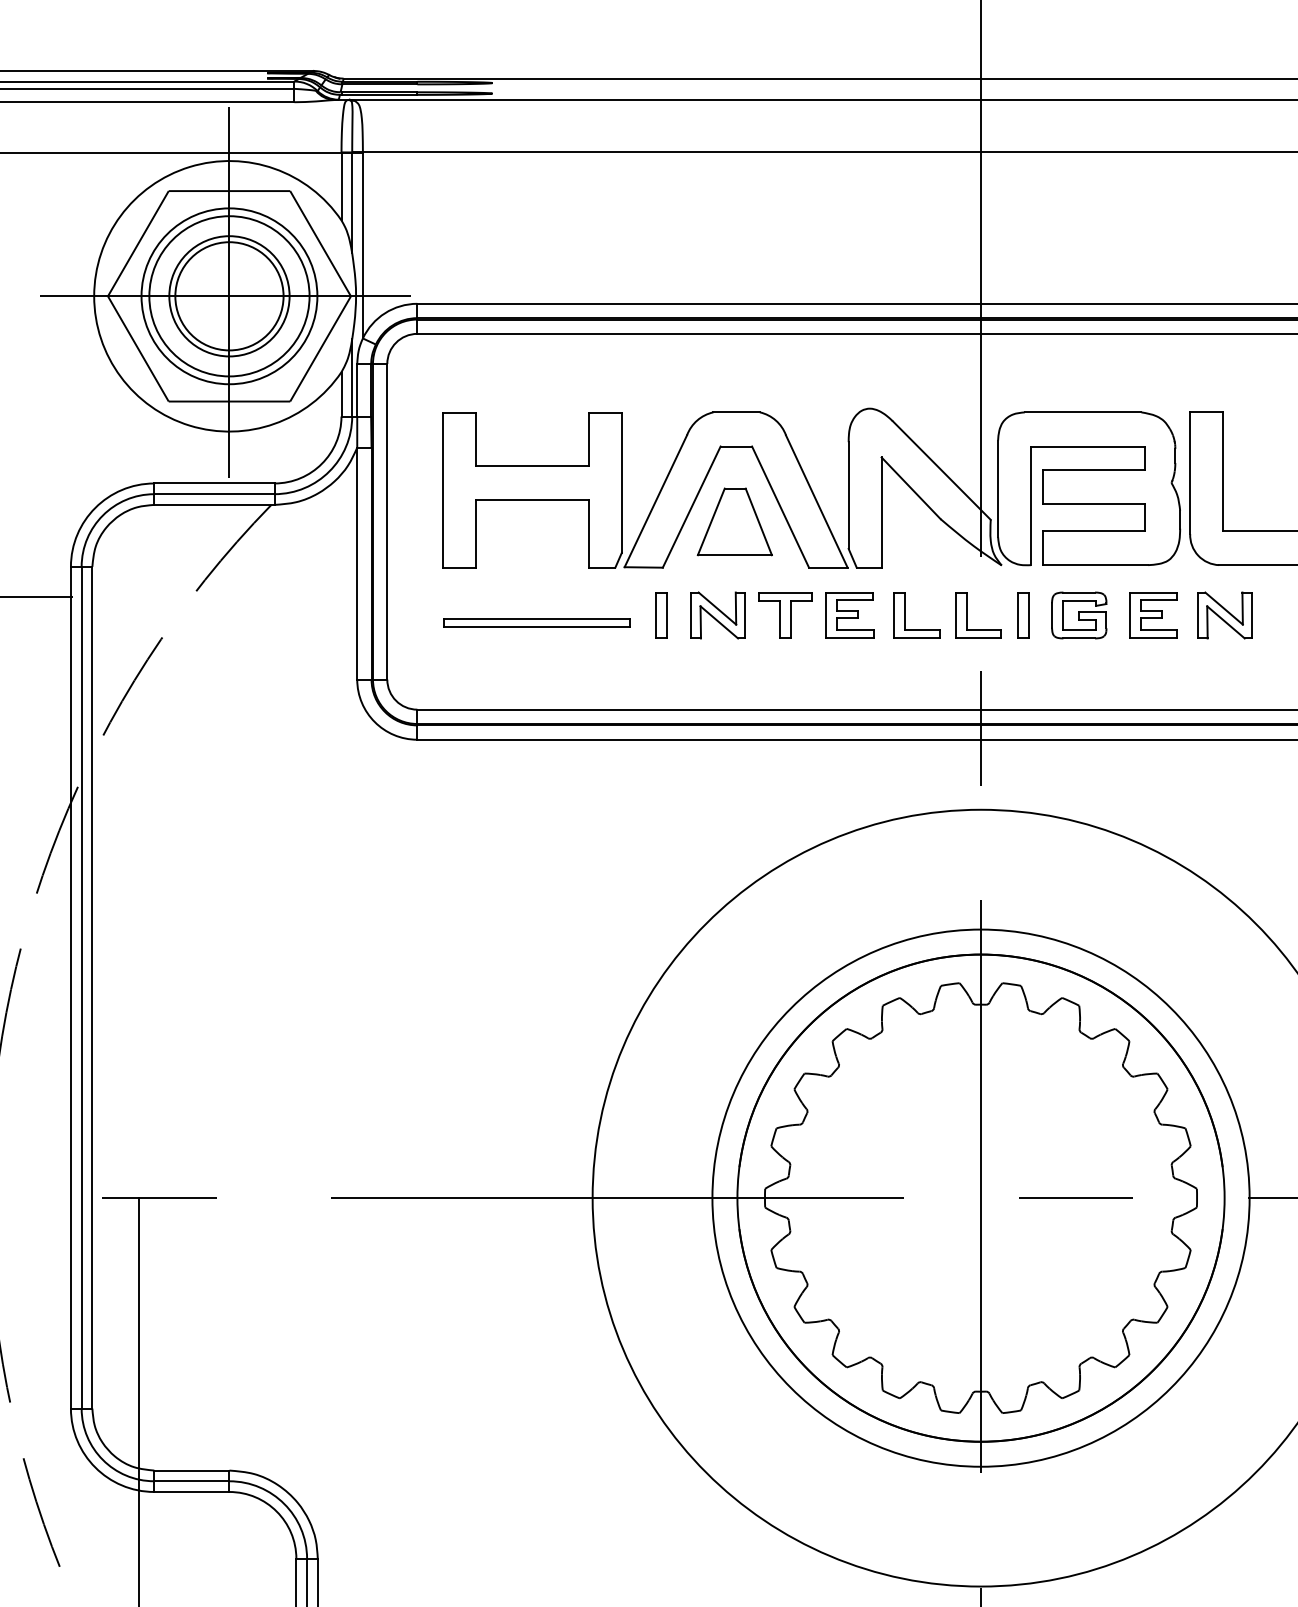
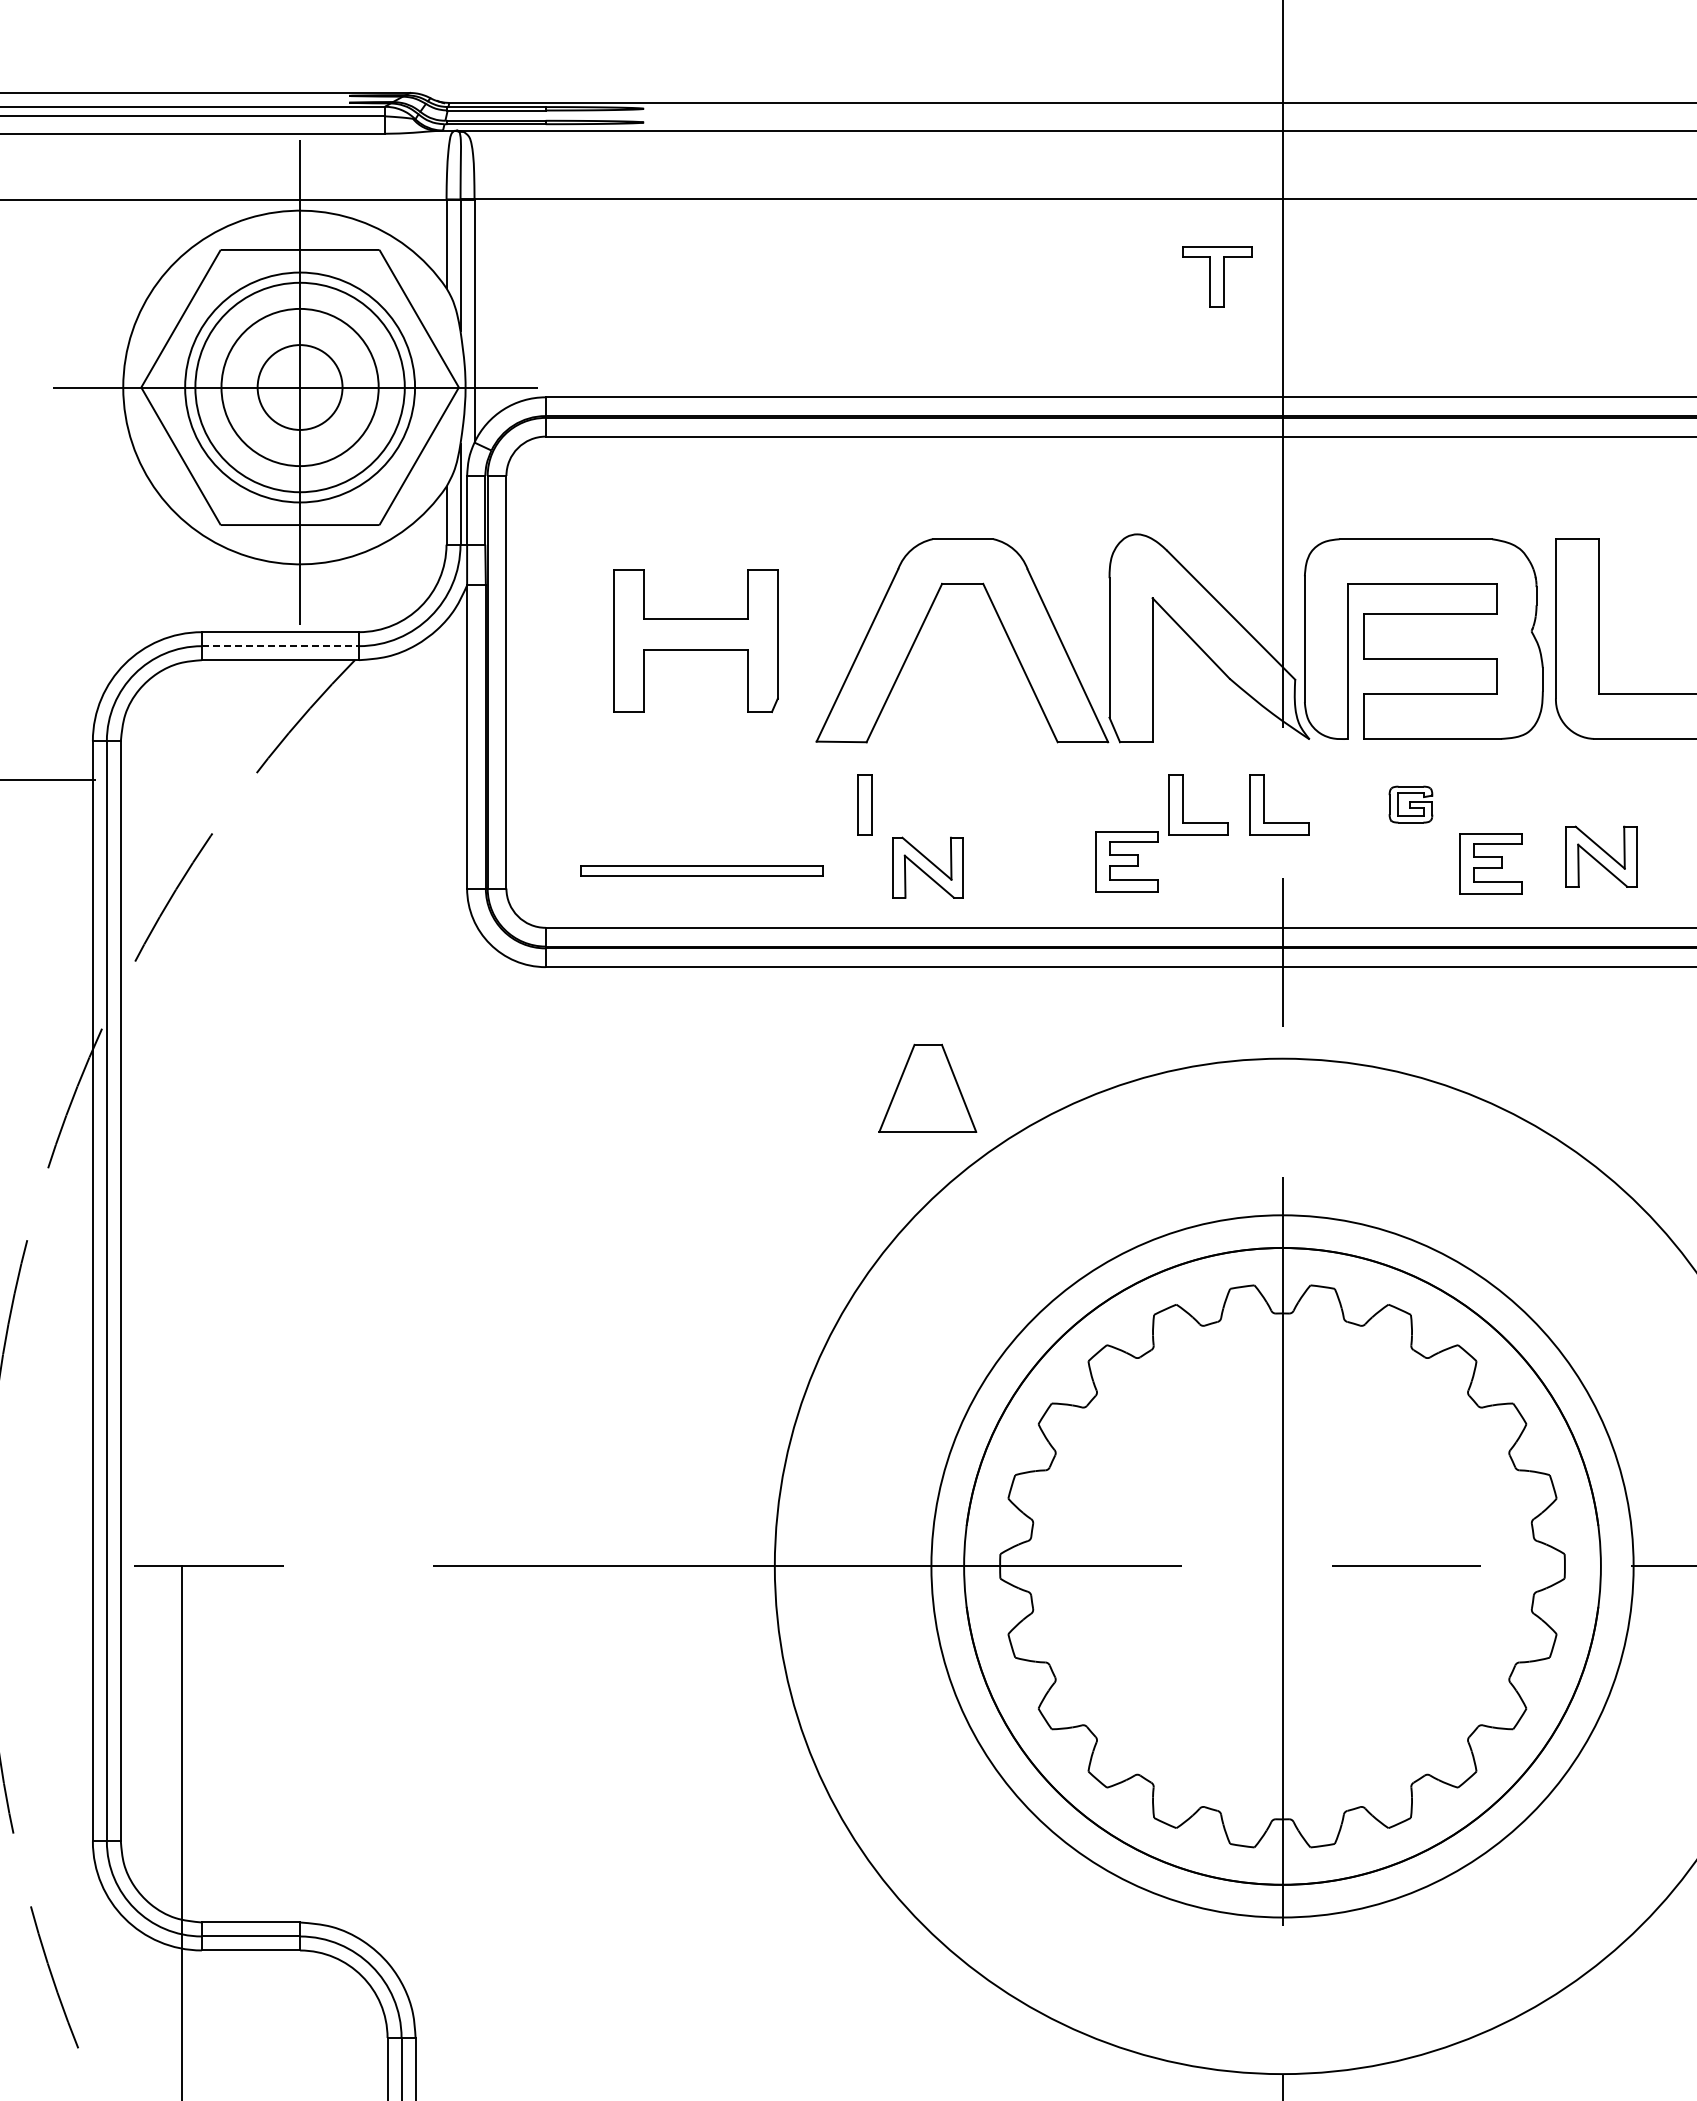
circle: (229, 296) -> (299, 387), size x0.6
part: (531, 490) -> (695, 641), size x0.7
line: (214, 494) -> (280, 646), solid -> dashed
part: (734, 521) -> (927, 1087), moved
part: (717, 615) -> (927, 867), moved
part: (785, 615) -> (1217, 276), moved
part: (849, 615) -> (1126, 861), moved
part: (1023, 615) -> (1337, 804), removed
part: (1078, 615) -> (1410, 804), size x0.6
part: (1153, 615) -> (1490, 863), moved
part: (1225, 615) -> (1601, 856), moved
part: (536, 622) -> (701, 870), moved

